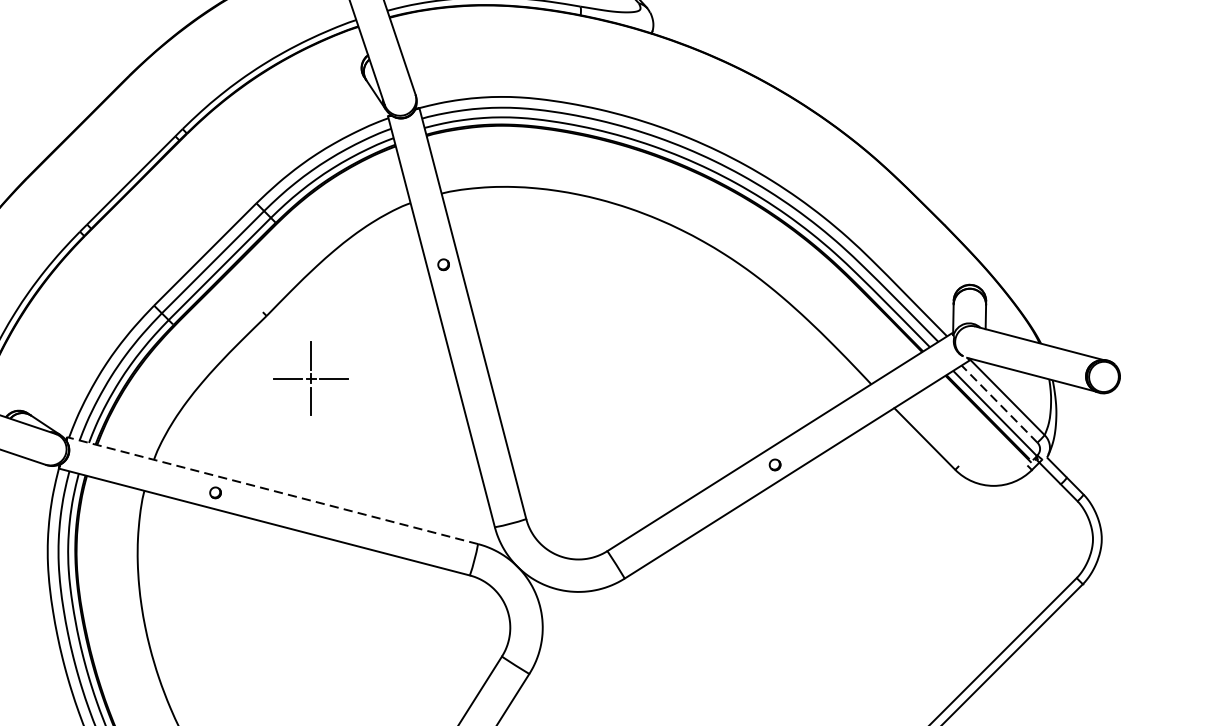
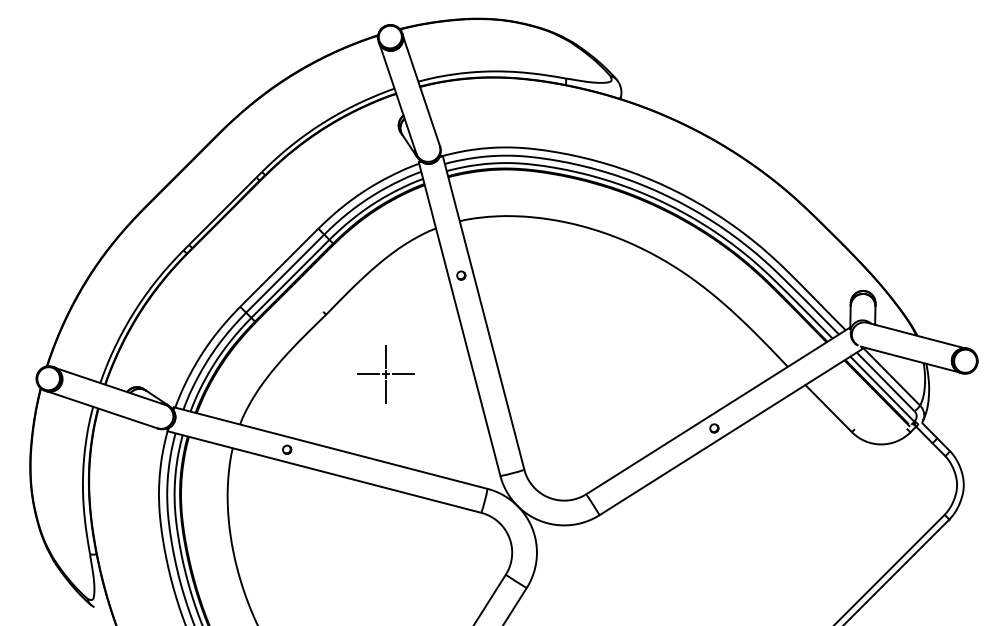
part: (310, 378) -> (385, 374), moved
line: (999, 403) -> (885, 381), dashed -> solid
line: (272, 489) -> (330, 447), dashed -> solid

